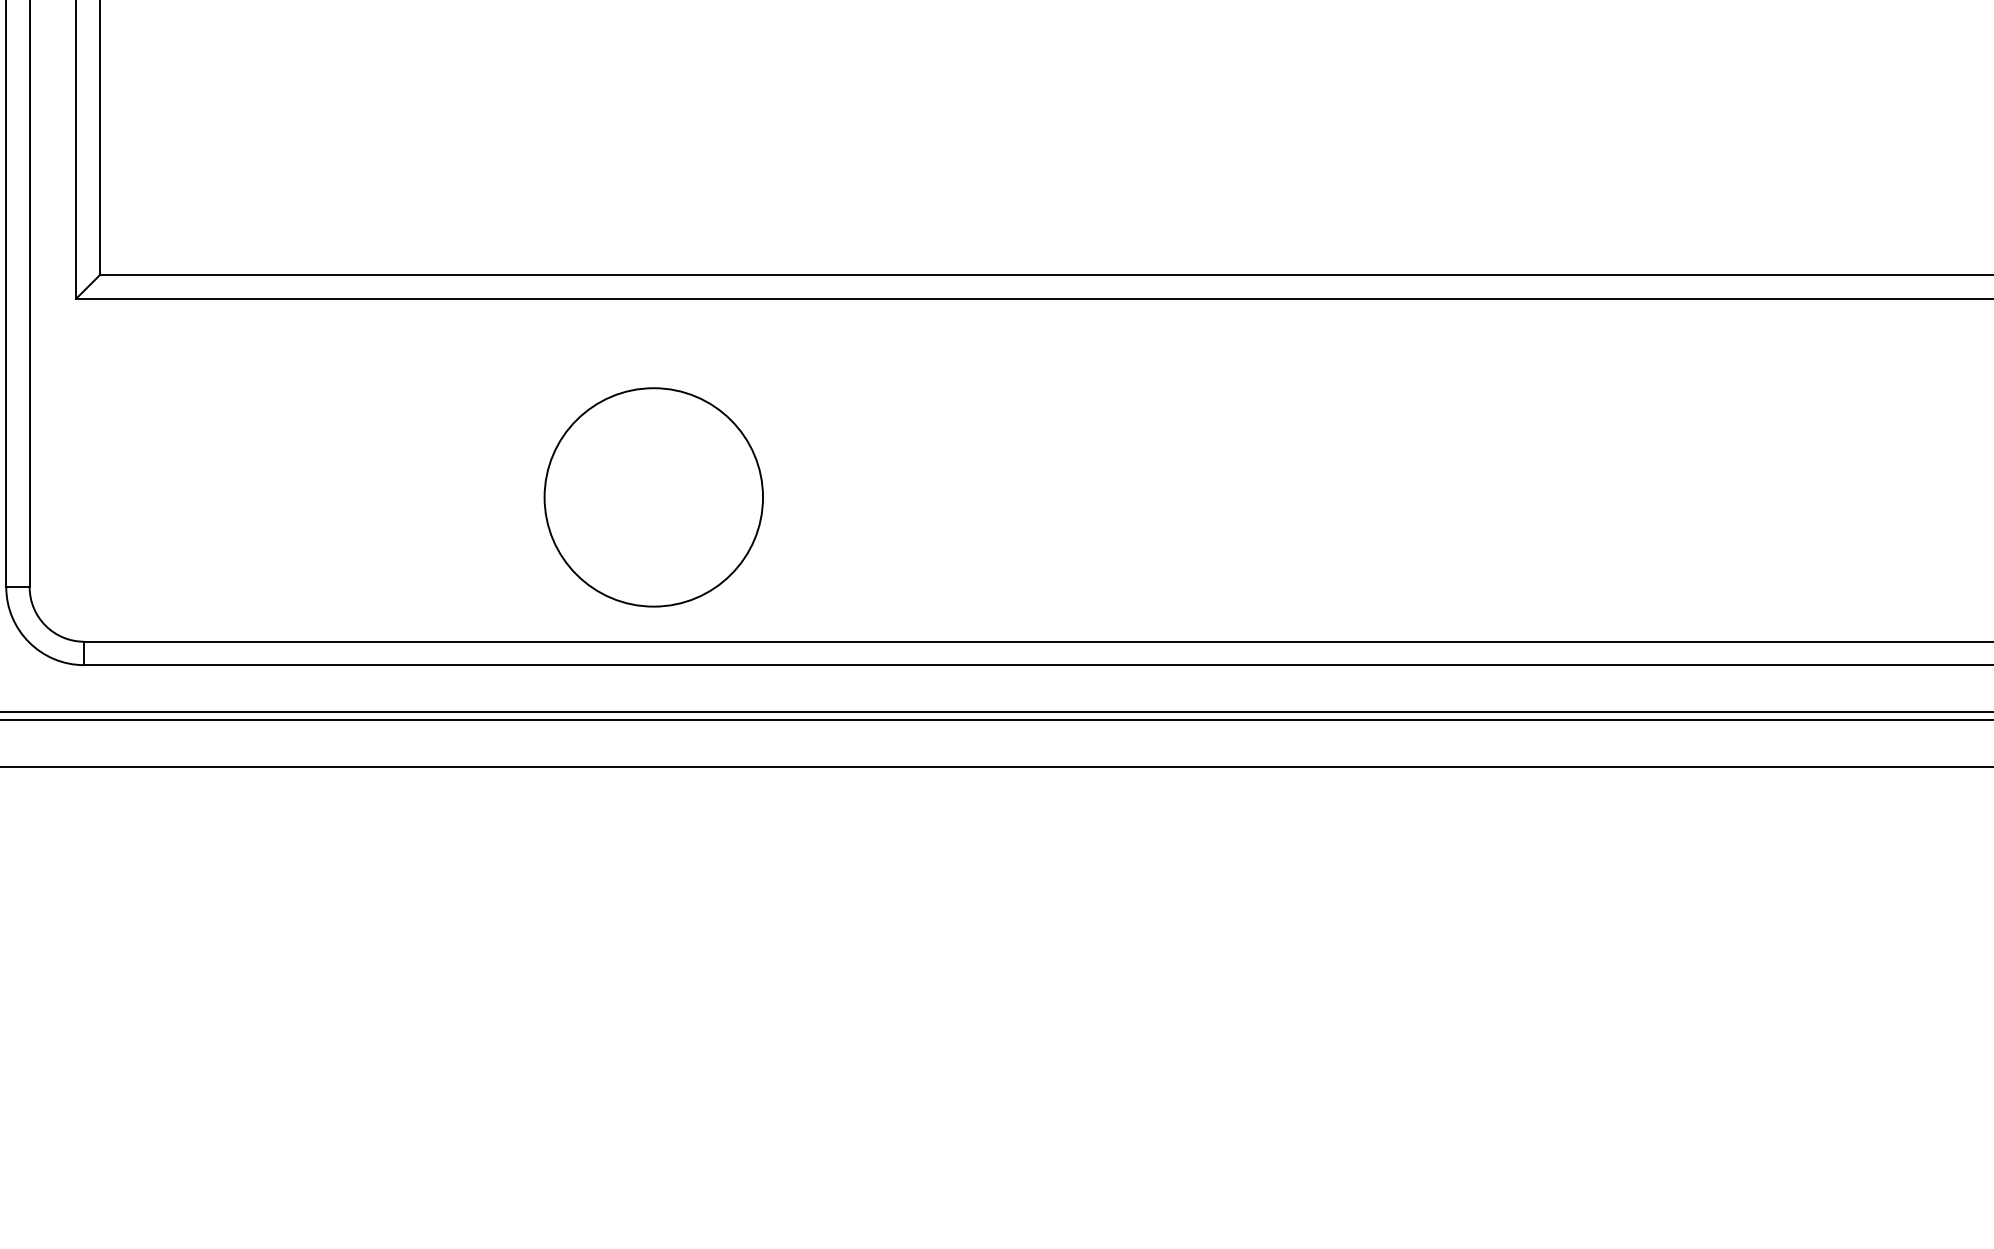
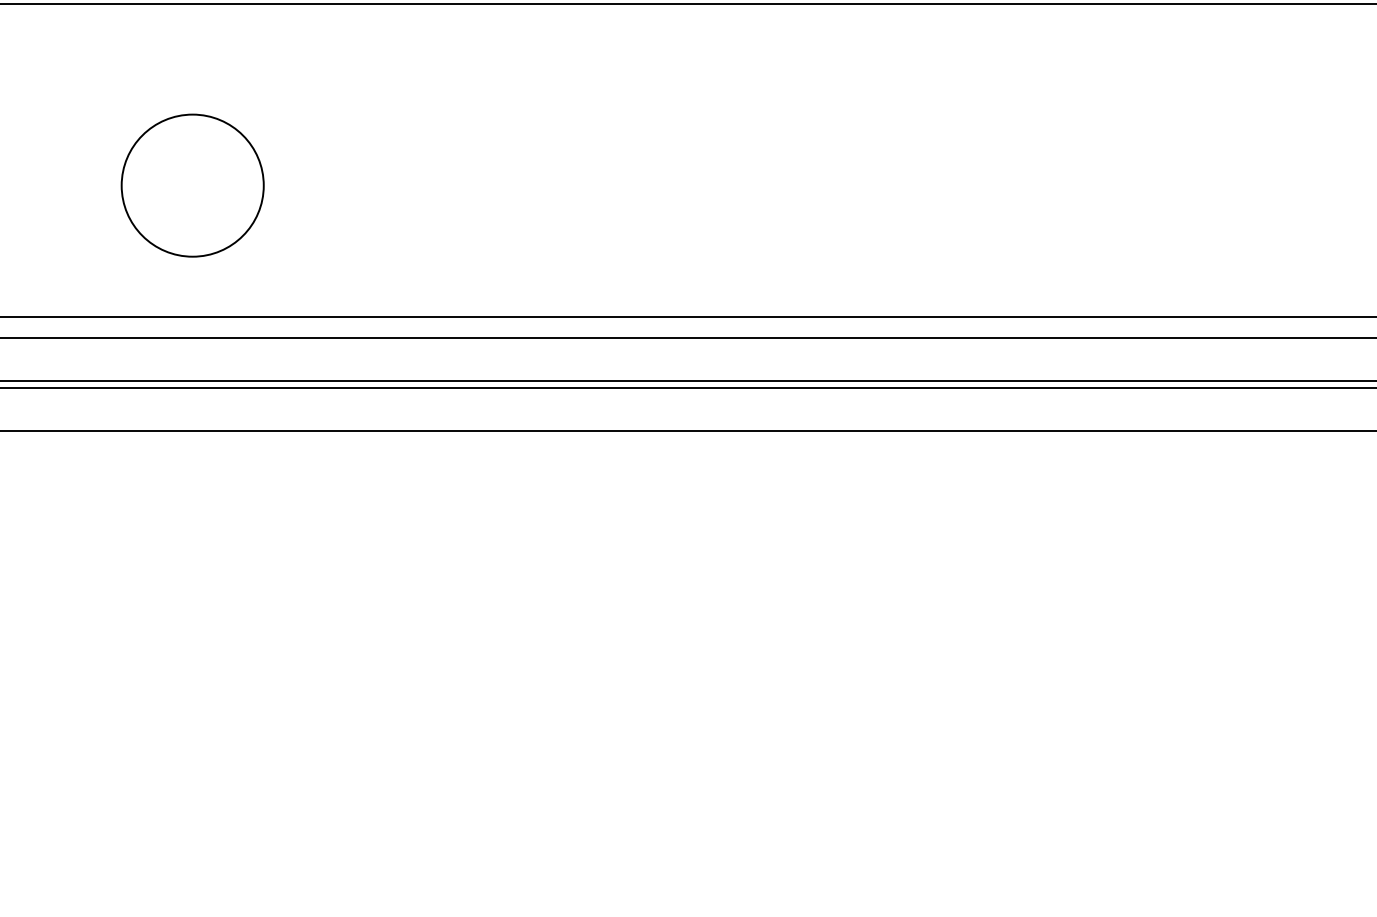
circle: (653, 497) -> (192, 185), size x0.71

